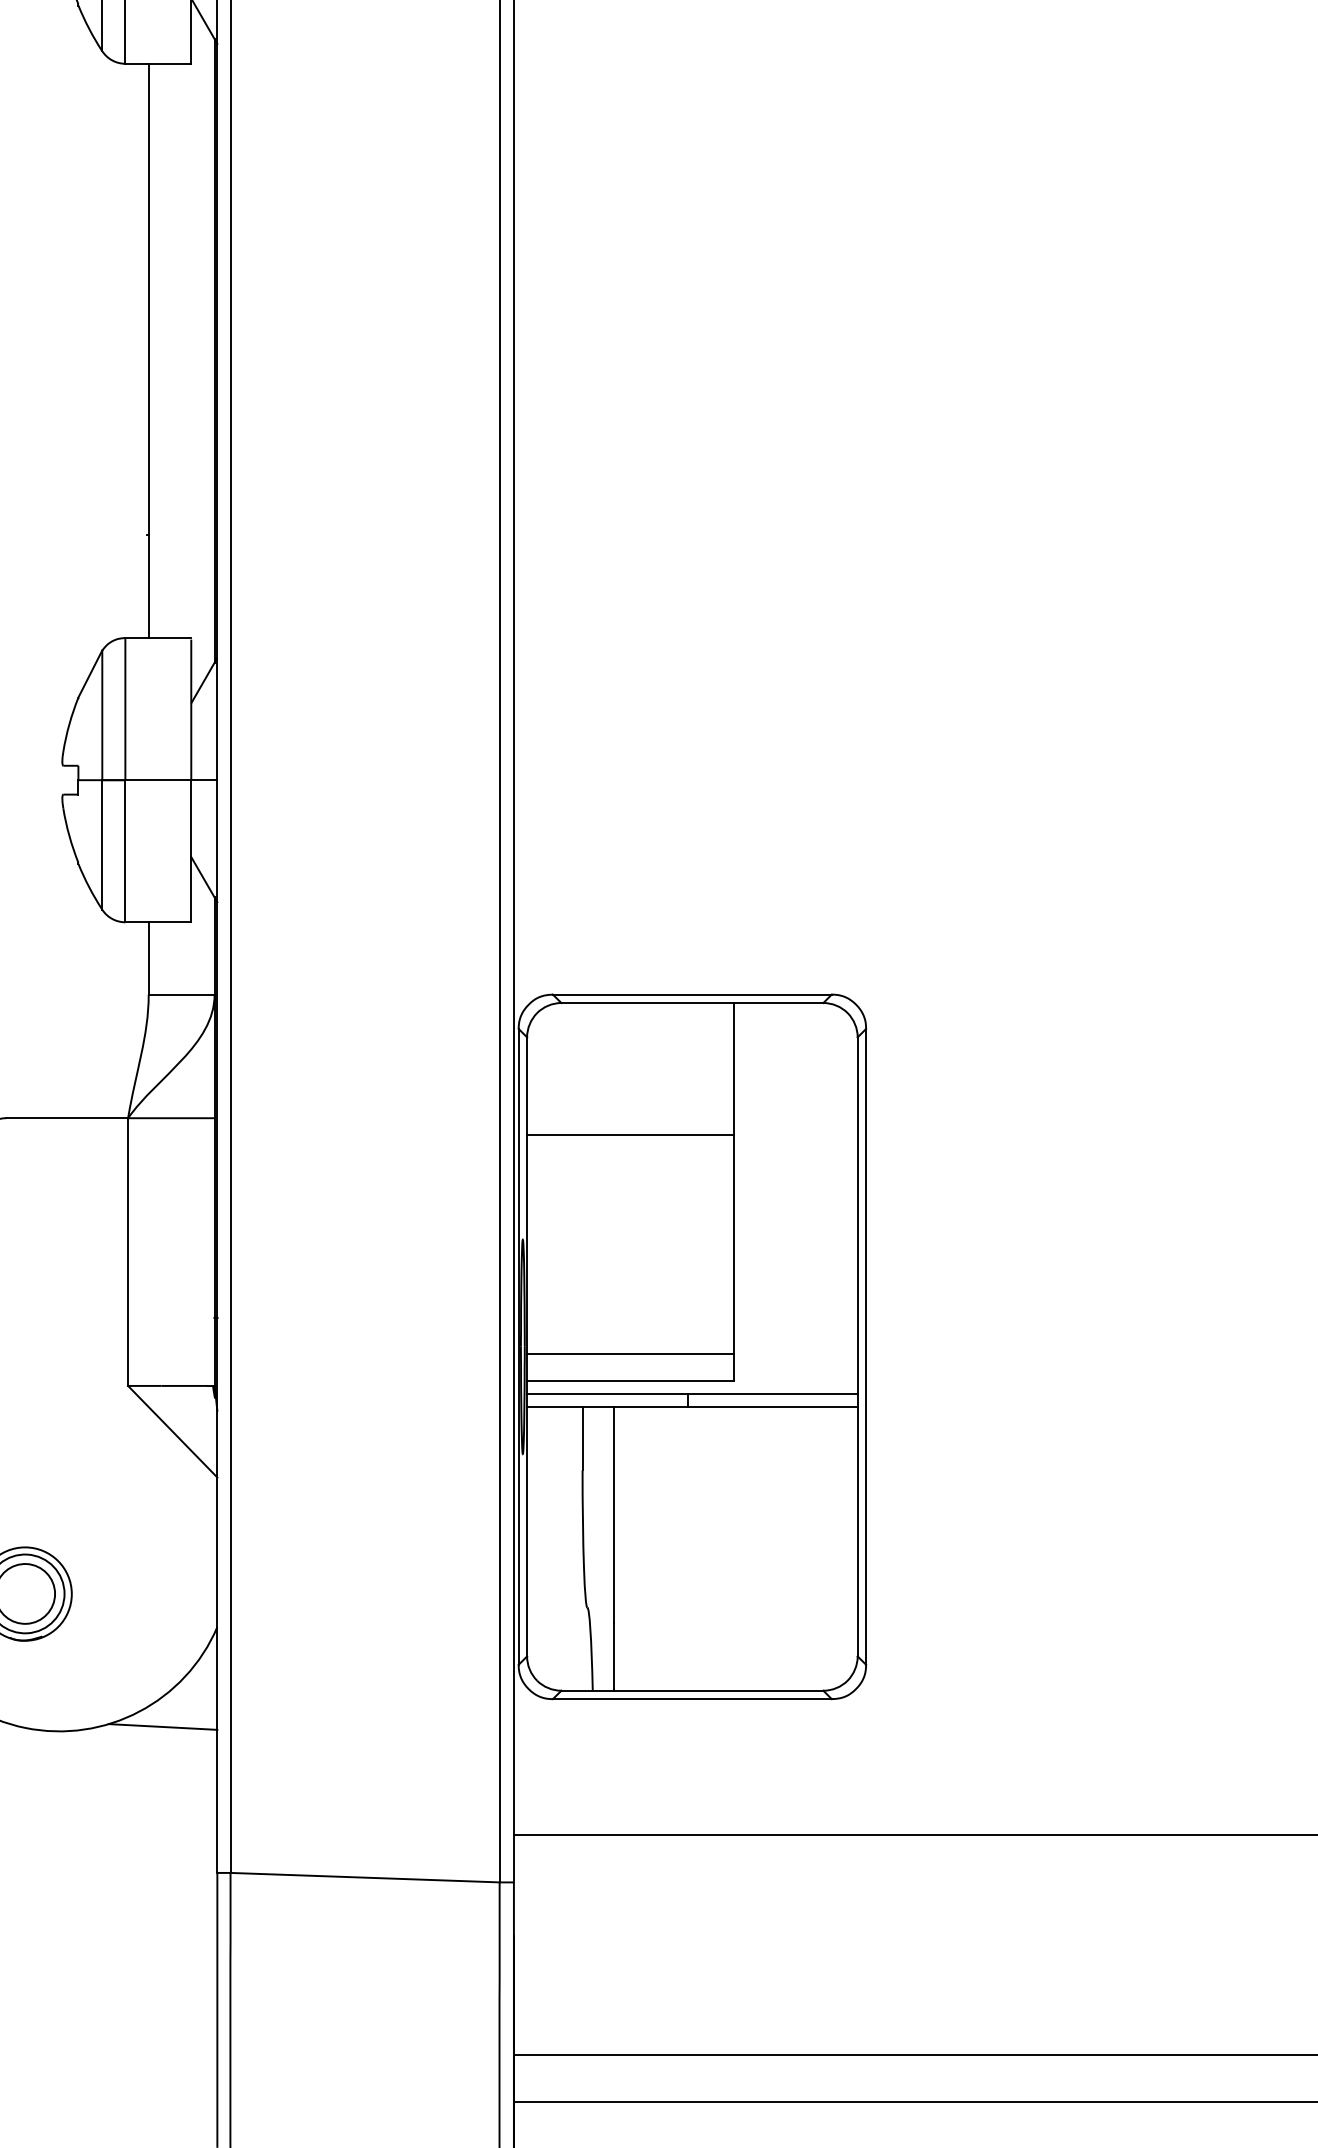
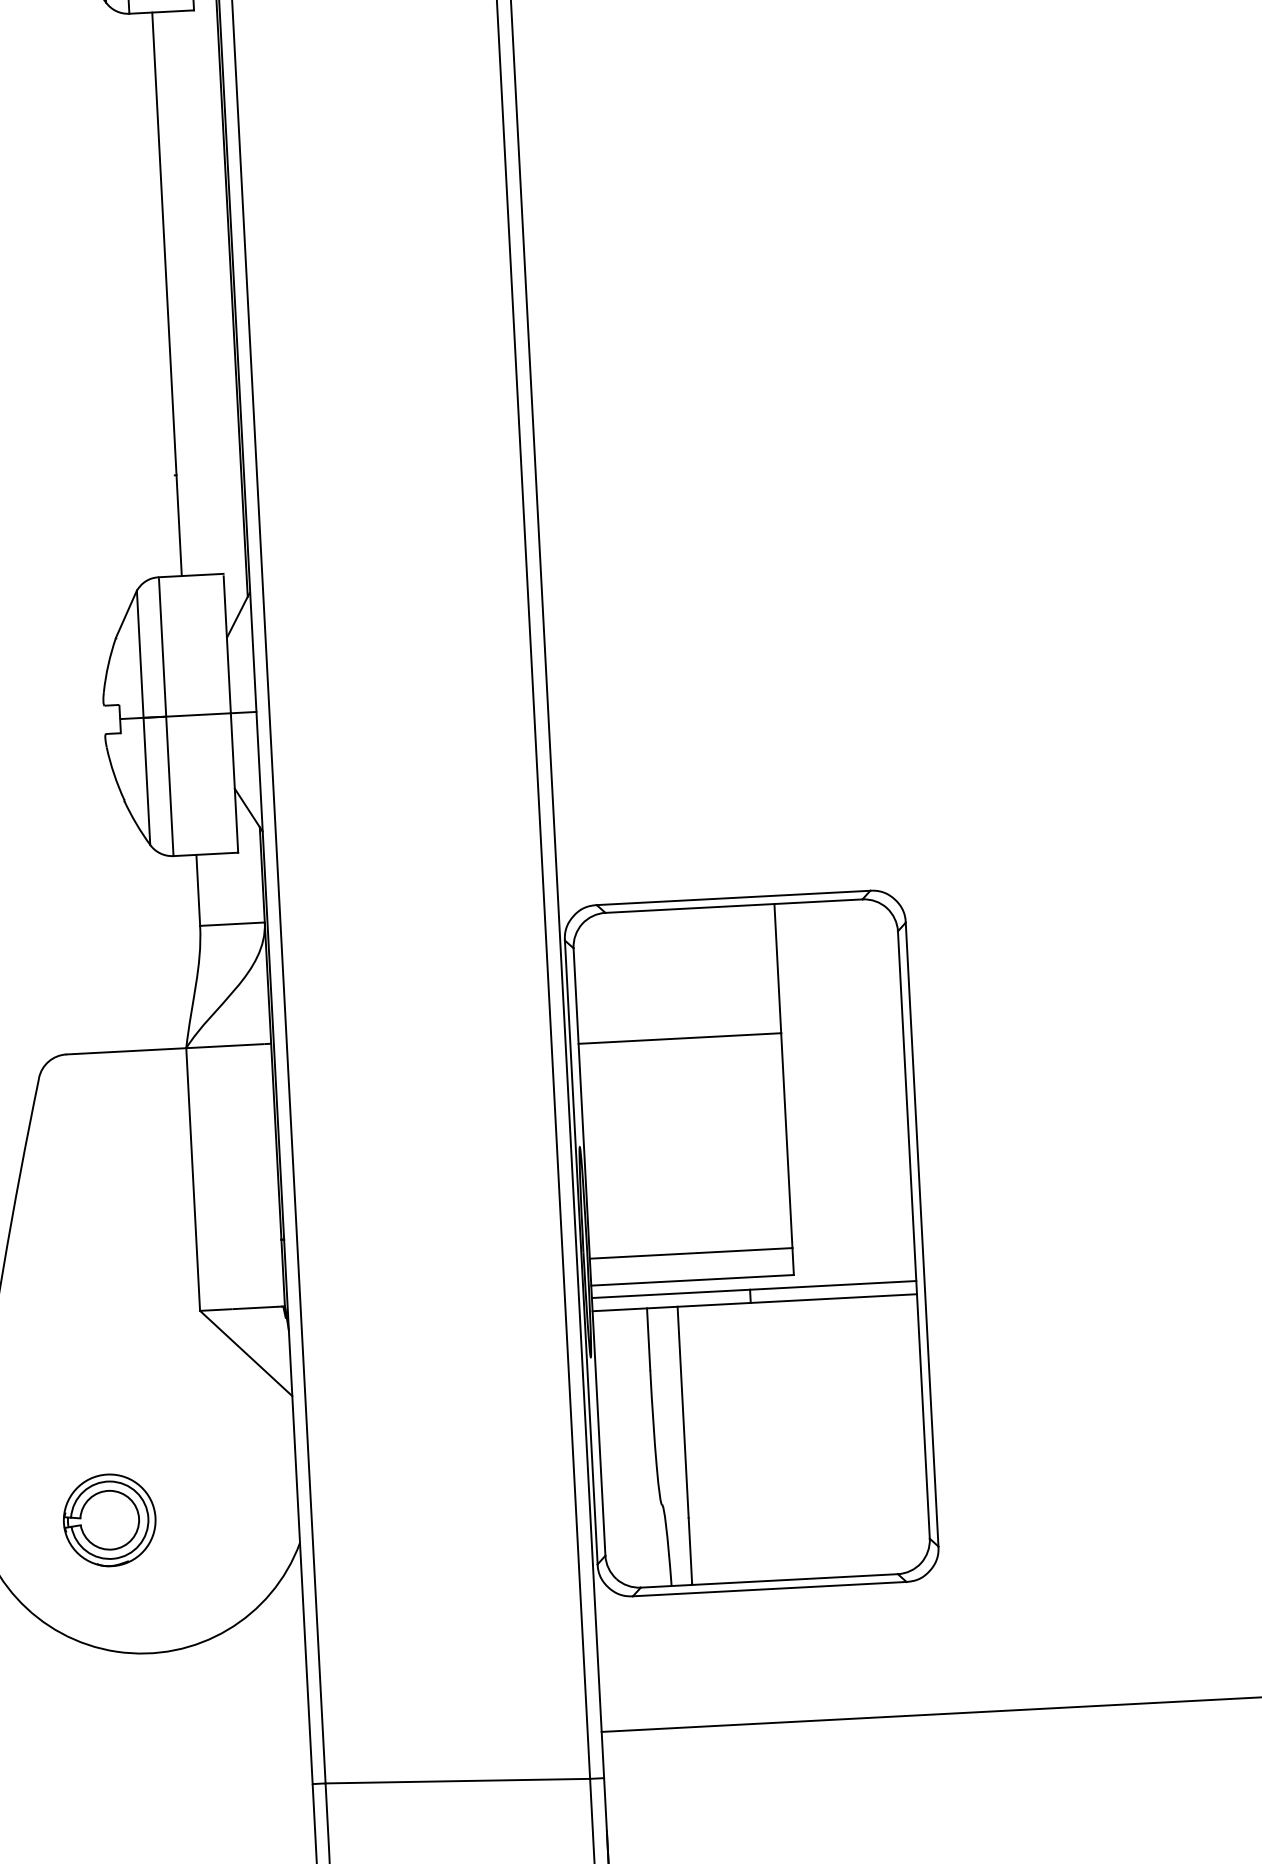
line: (162, 1726) -> (251, 1643), removed

